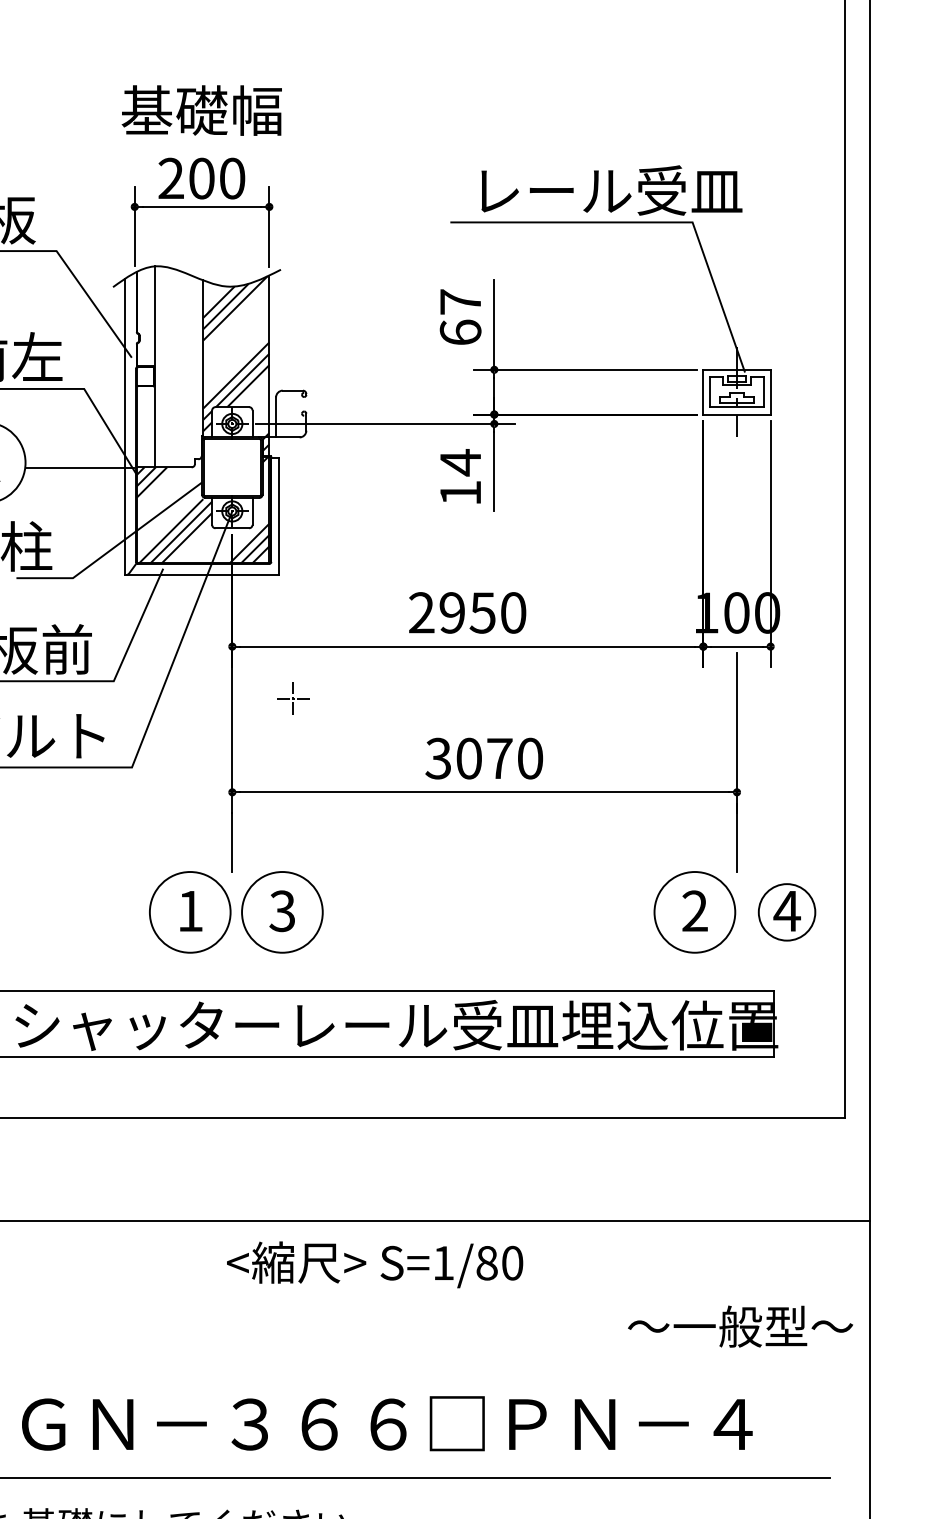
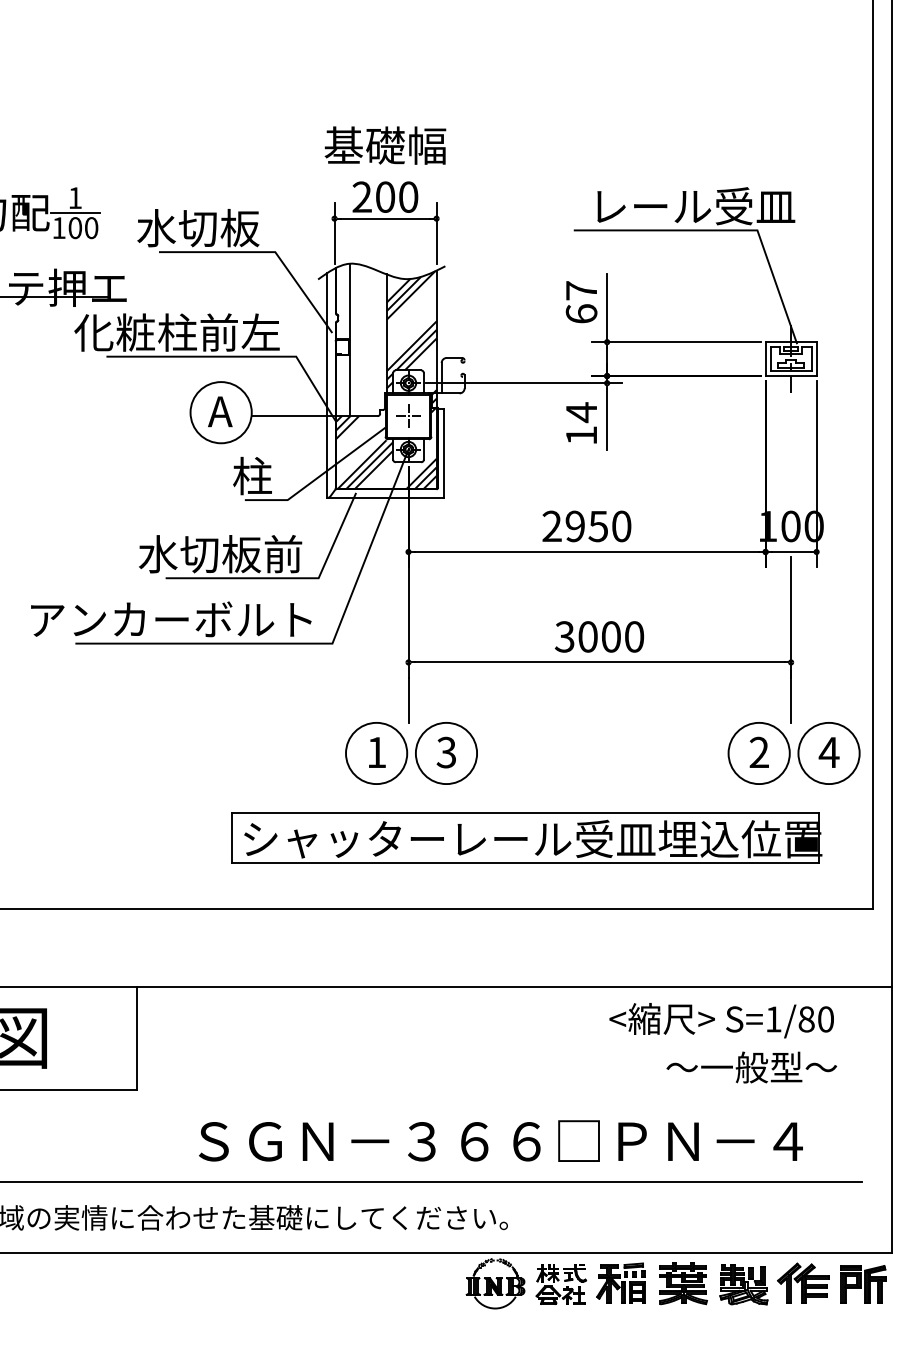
part: (292, 697) -> (408, 415), moved
text: (498, 758) -> (610, 636), 3070 -> 3000
circle: (786, 912) -> (828, 753), size x1.43
text: (374, 1264) -> (721, 1020), moved
text: (740, 1326) -> (751, 1067), moved

